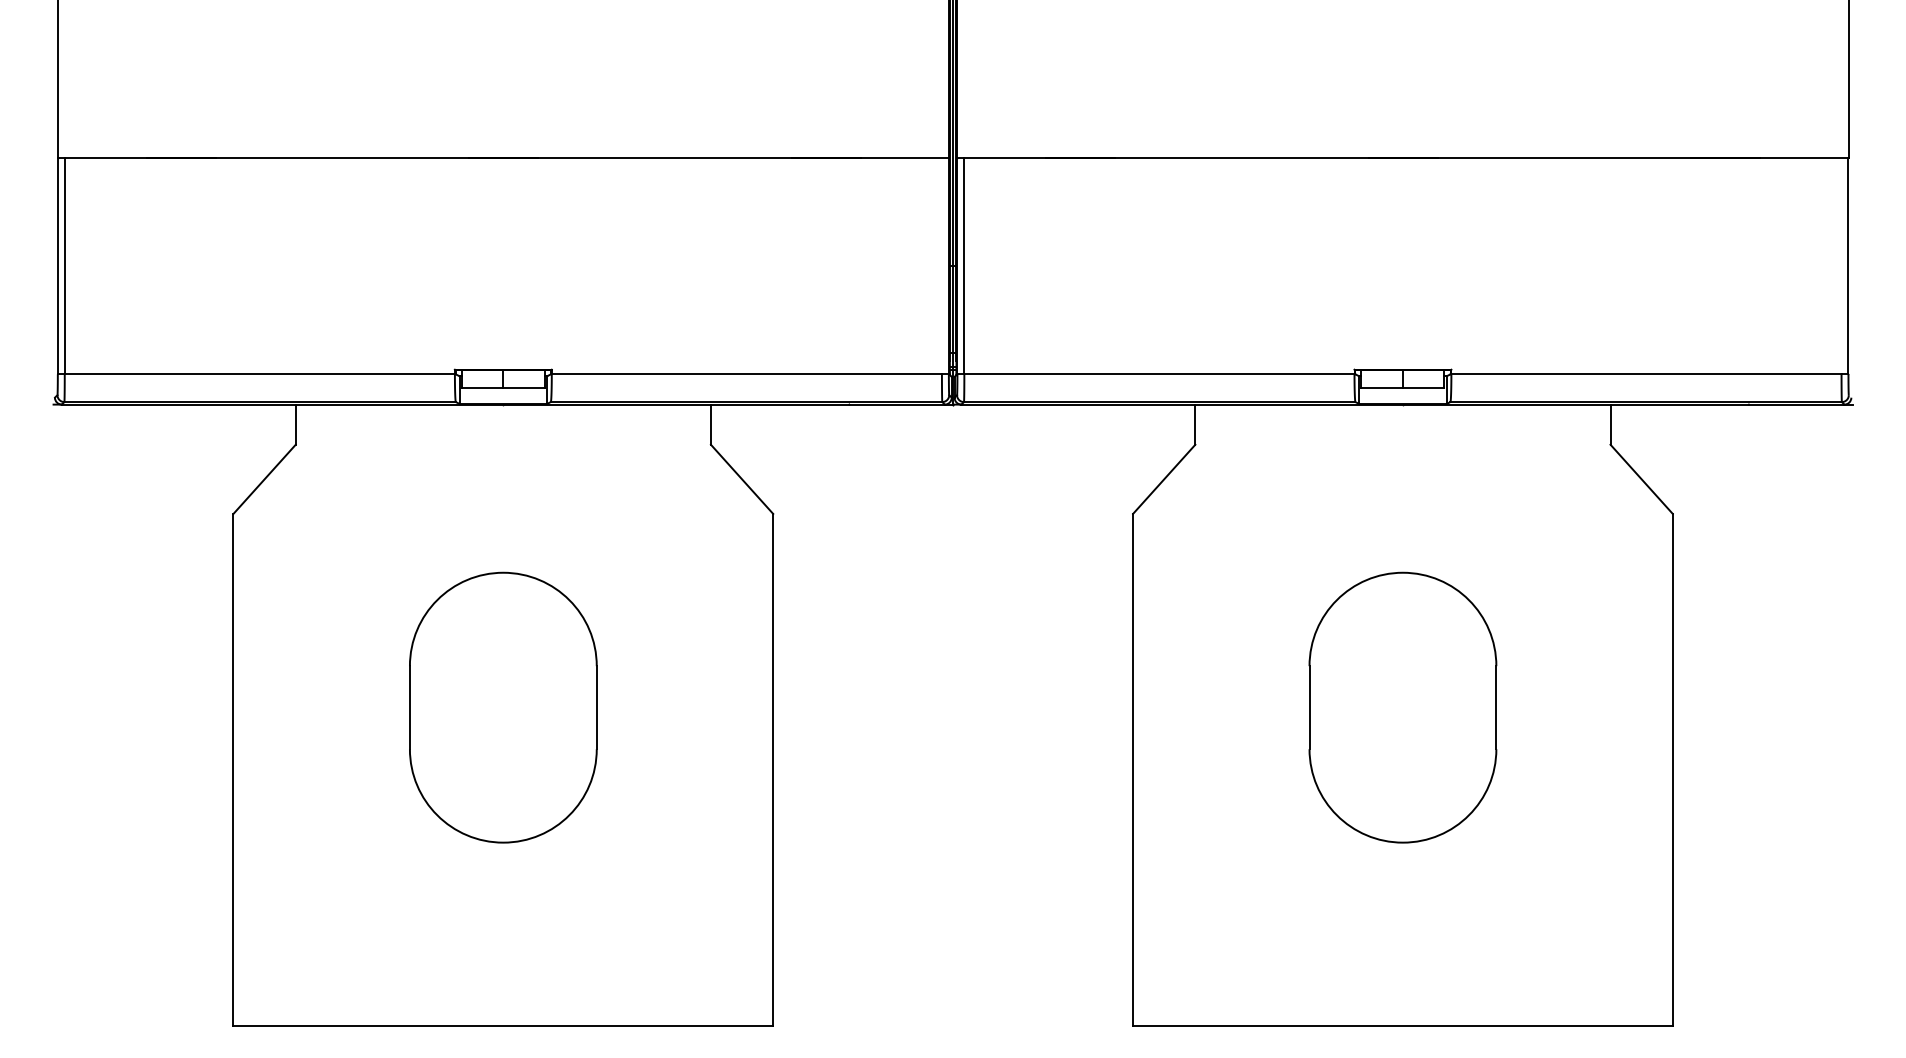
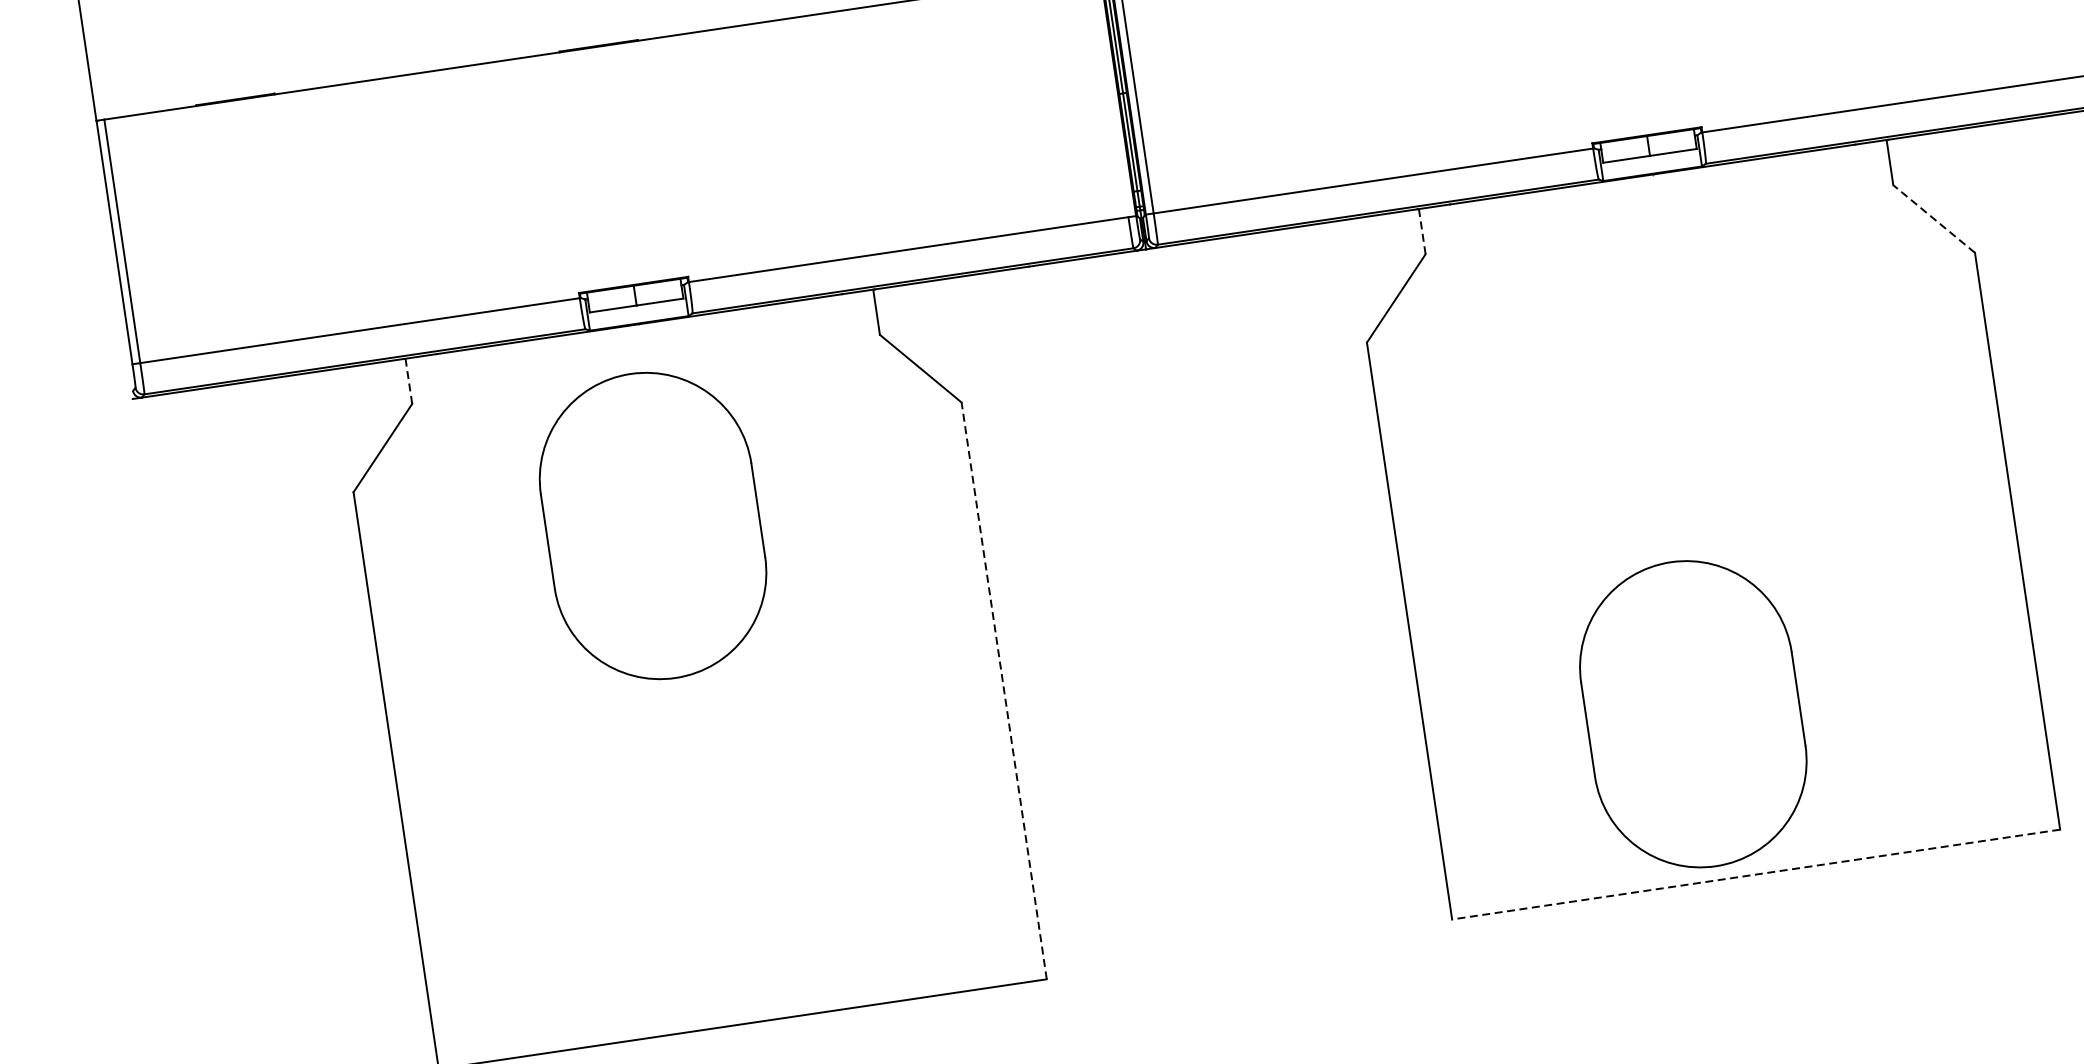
line: (295, 425) -> (408, 382), solid -> dashed
line: (1195, 425) -> (1422, 232), solid -> dashed
line: (1641, 479) -> (1933, 219), solid -> dashed
part: (503, 707) -> (653, 525), moved
part: (1402, 707) -> (1692, 714), moved
line: (773, 769) -> (1004, 690), solid -> dashed
line: (1402, 1026) -> (1755, 875), solid -> dashed

